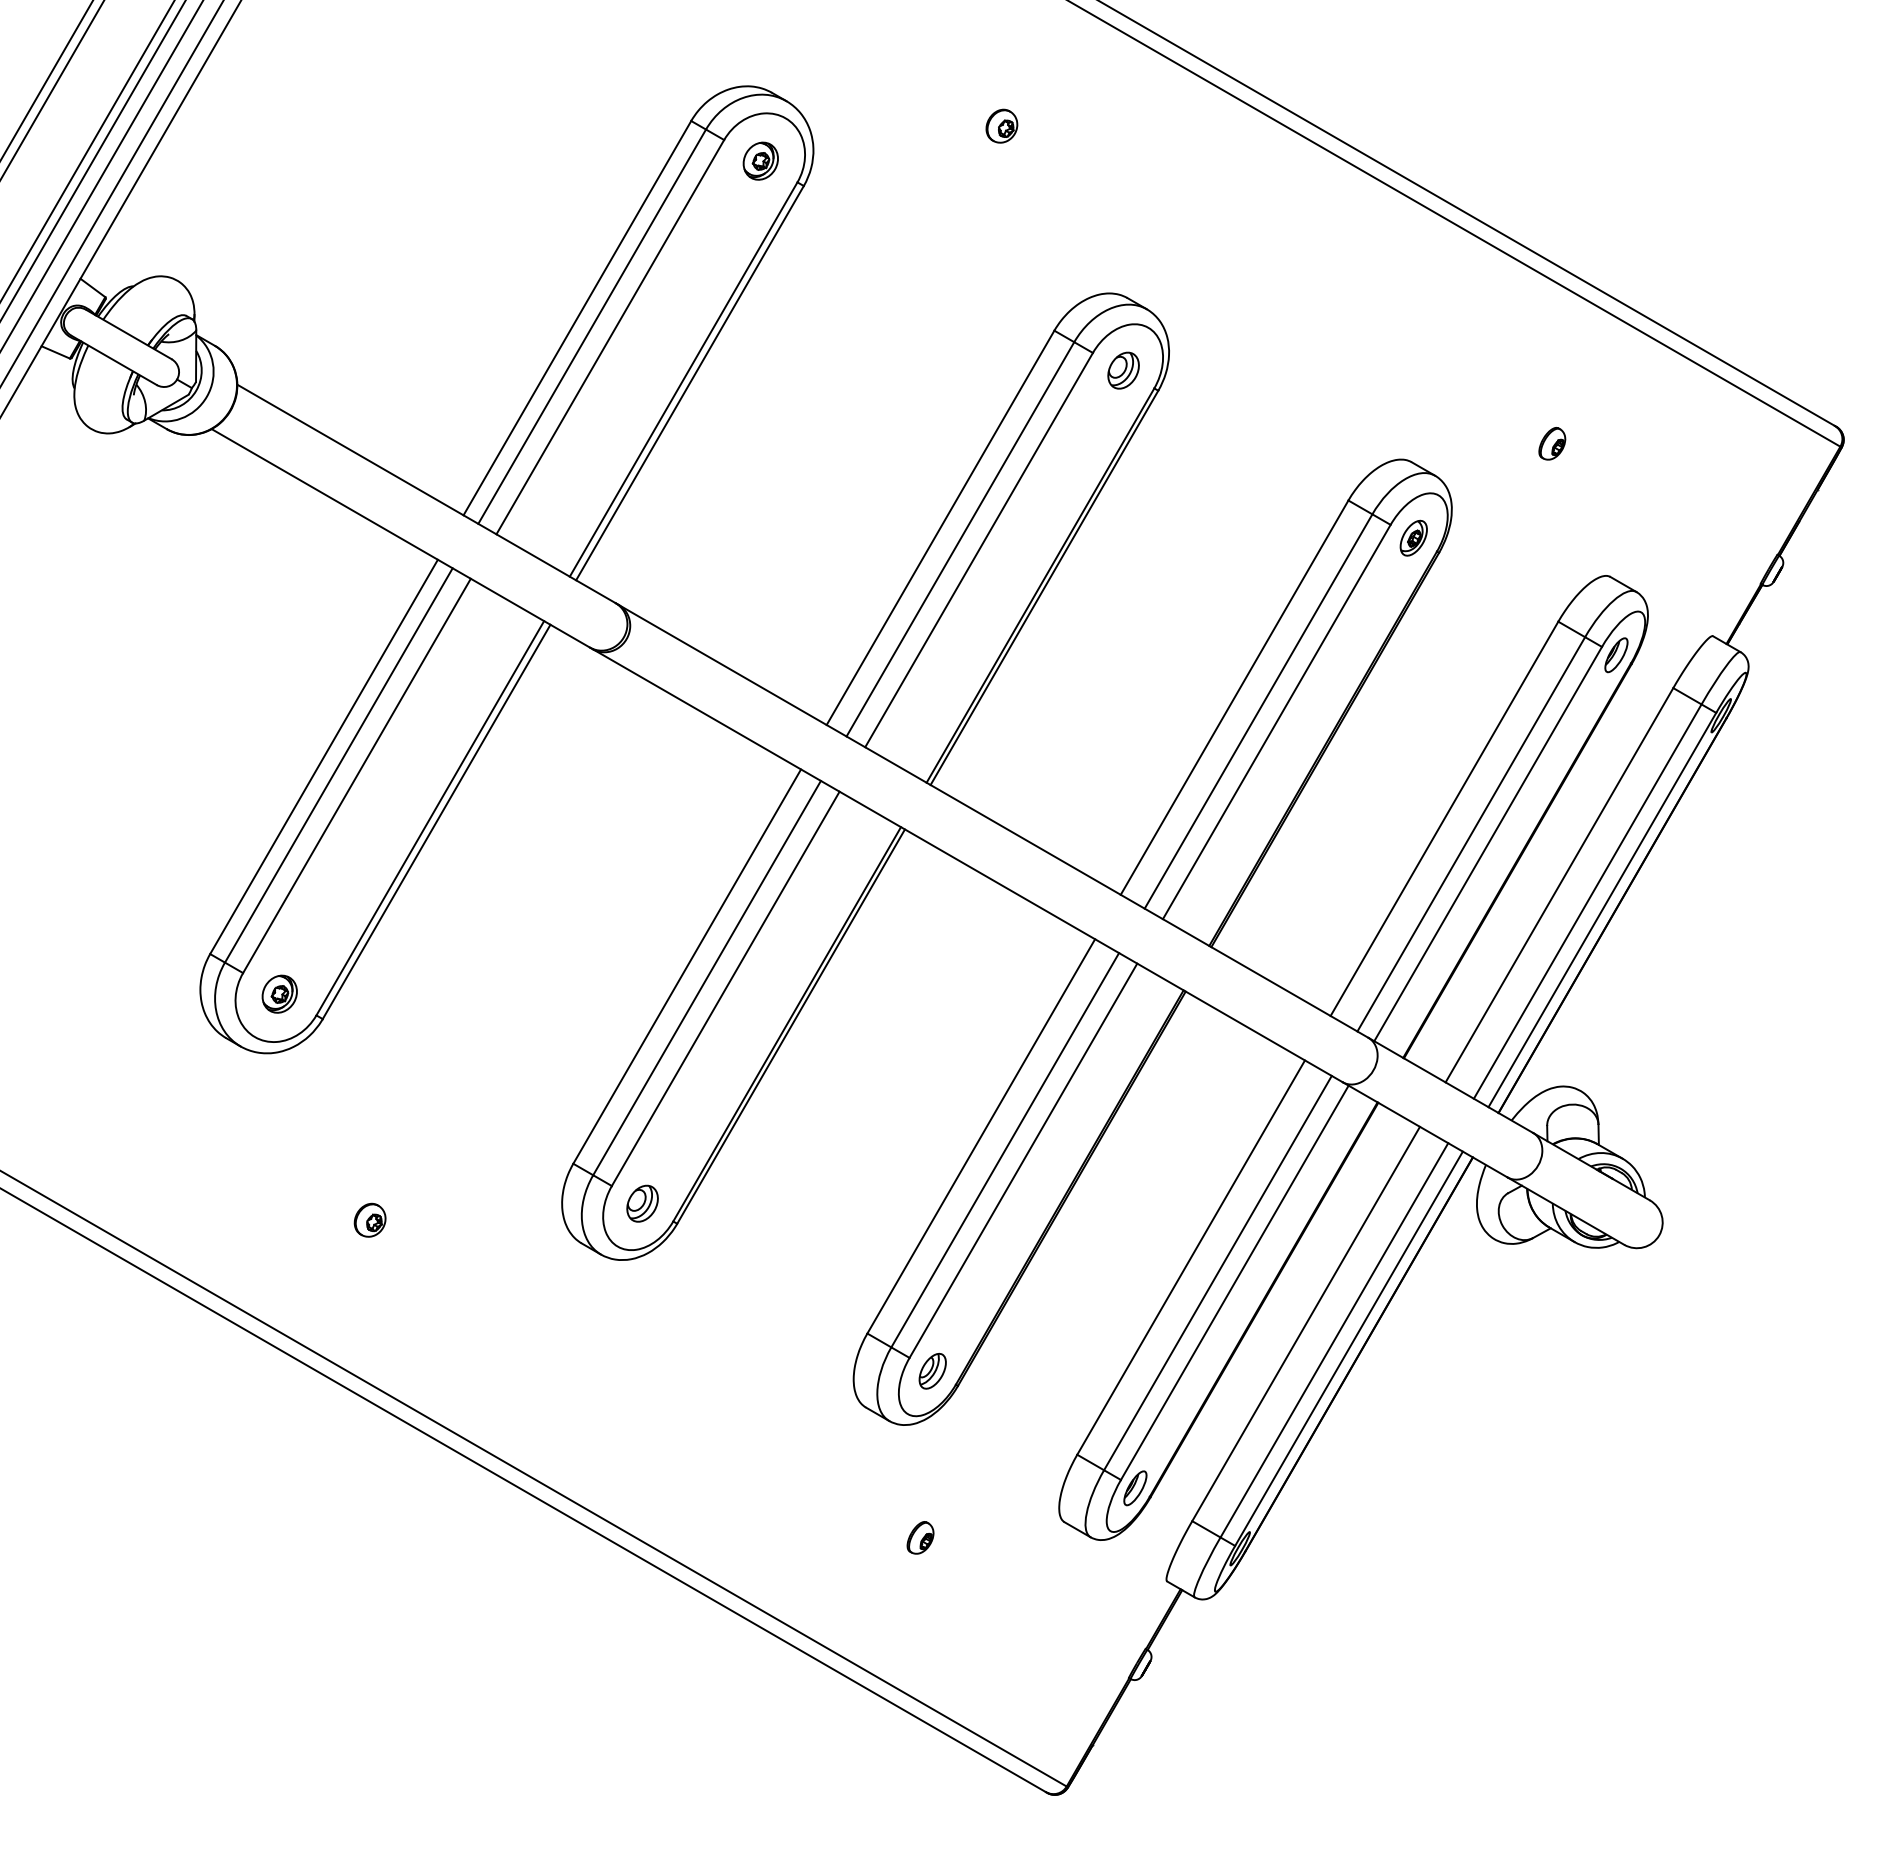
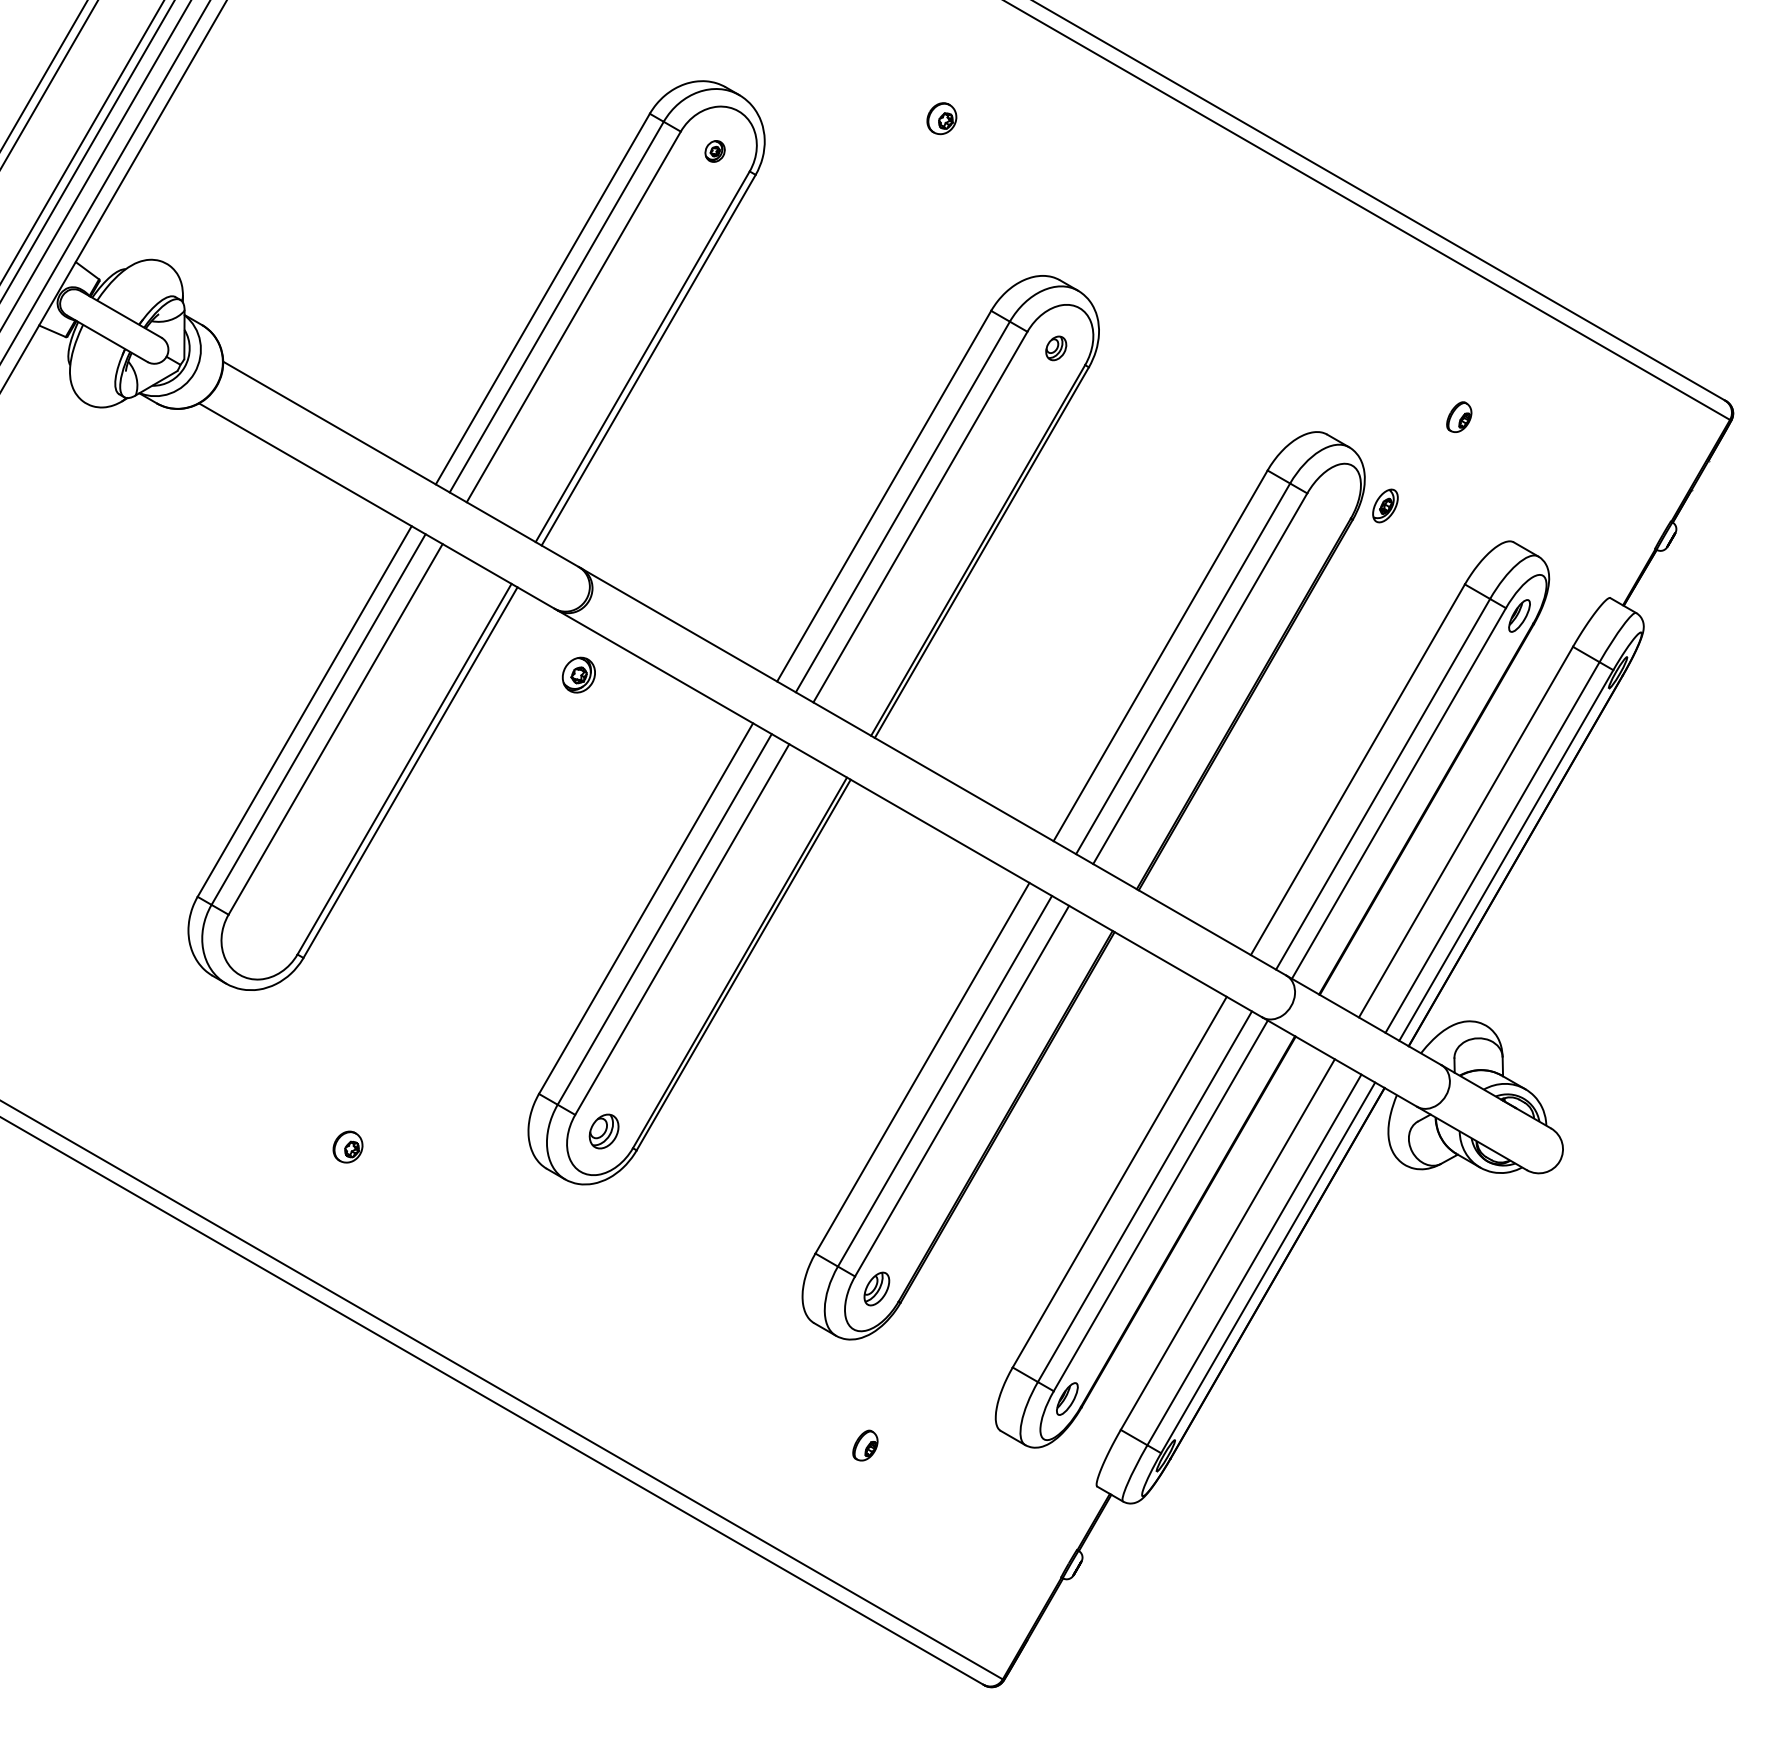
part: (760, 160) -> (714, 150), size x0.6
part: (1123, 370) -> (1056, 348), size x0.7
part: (1413, 537) -> (1385, 505), moved
part: (279, 993) -> (578, 674), moved

